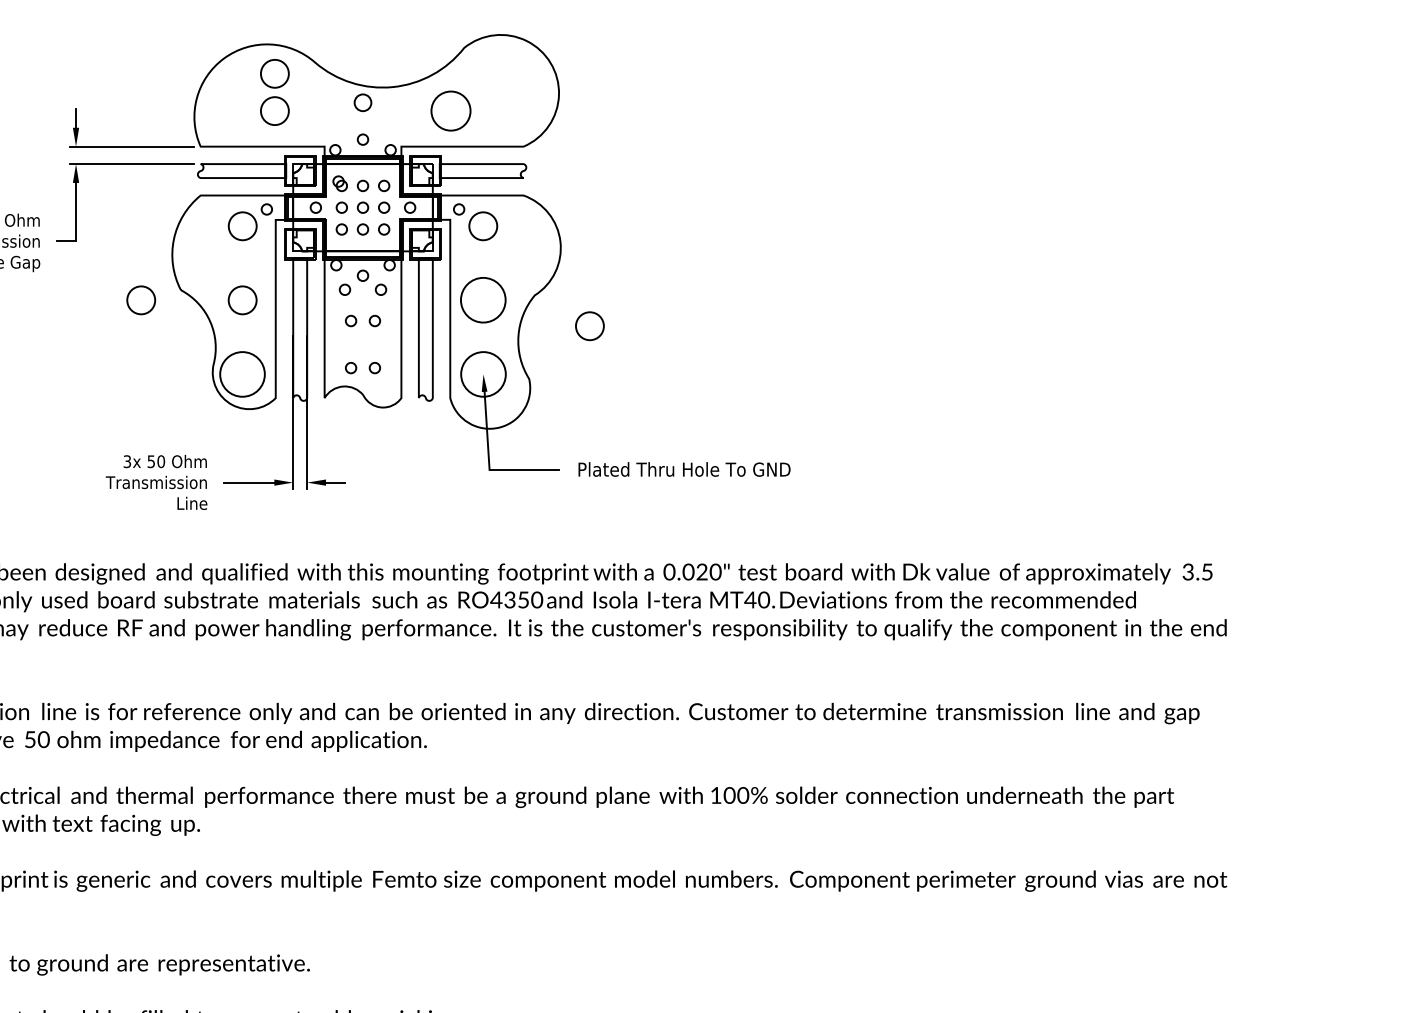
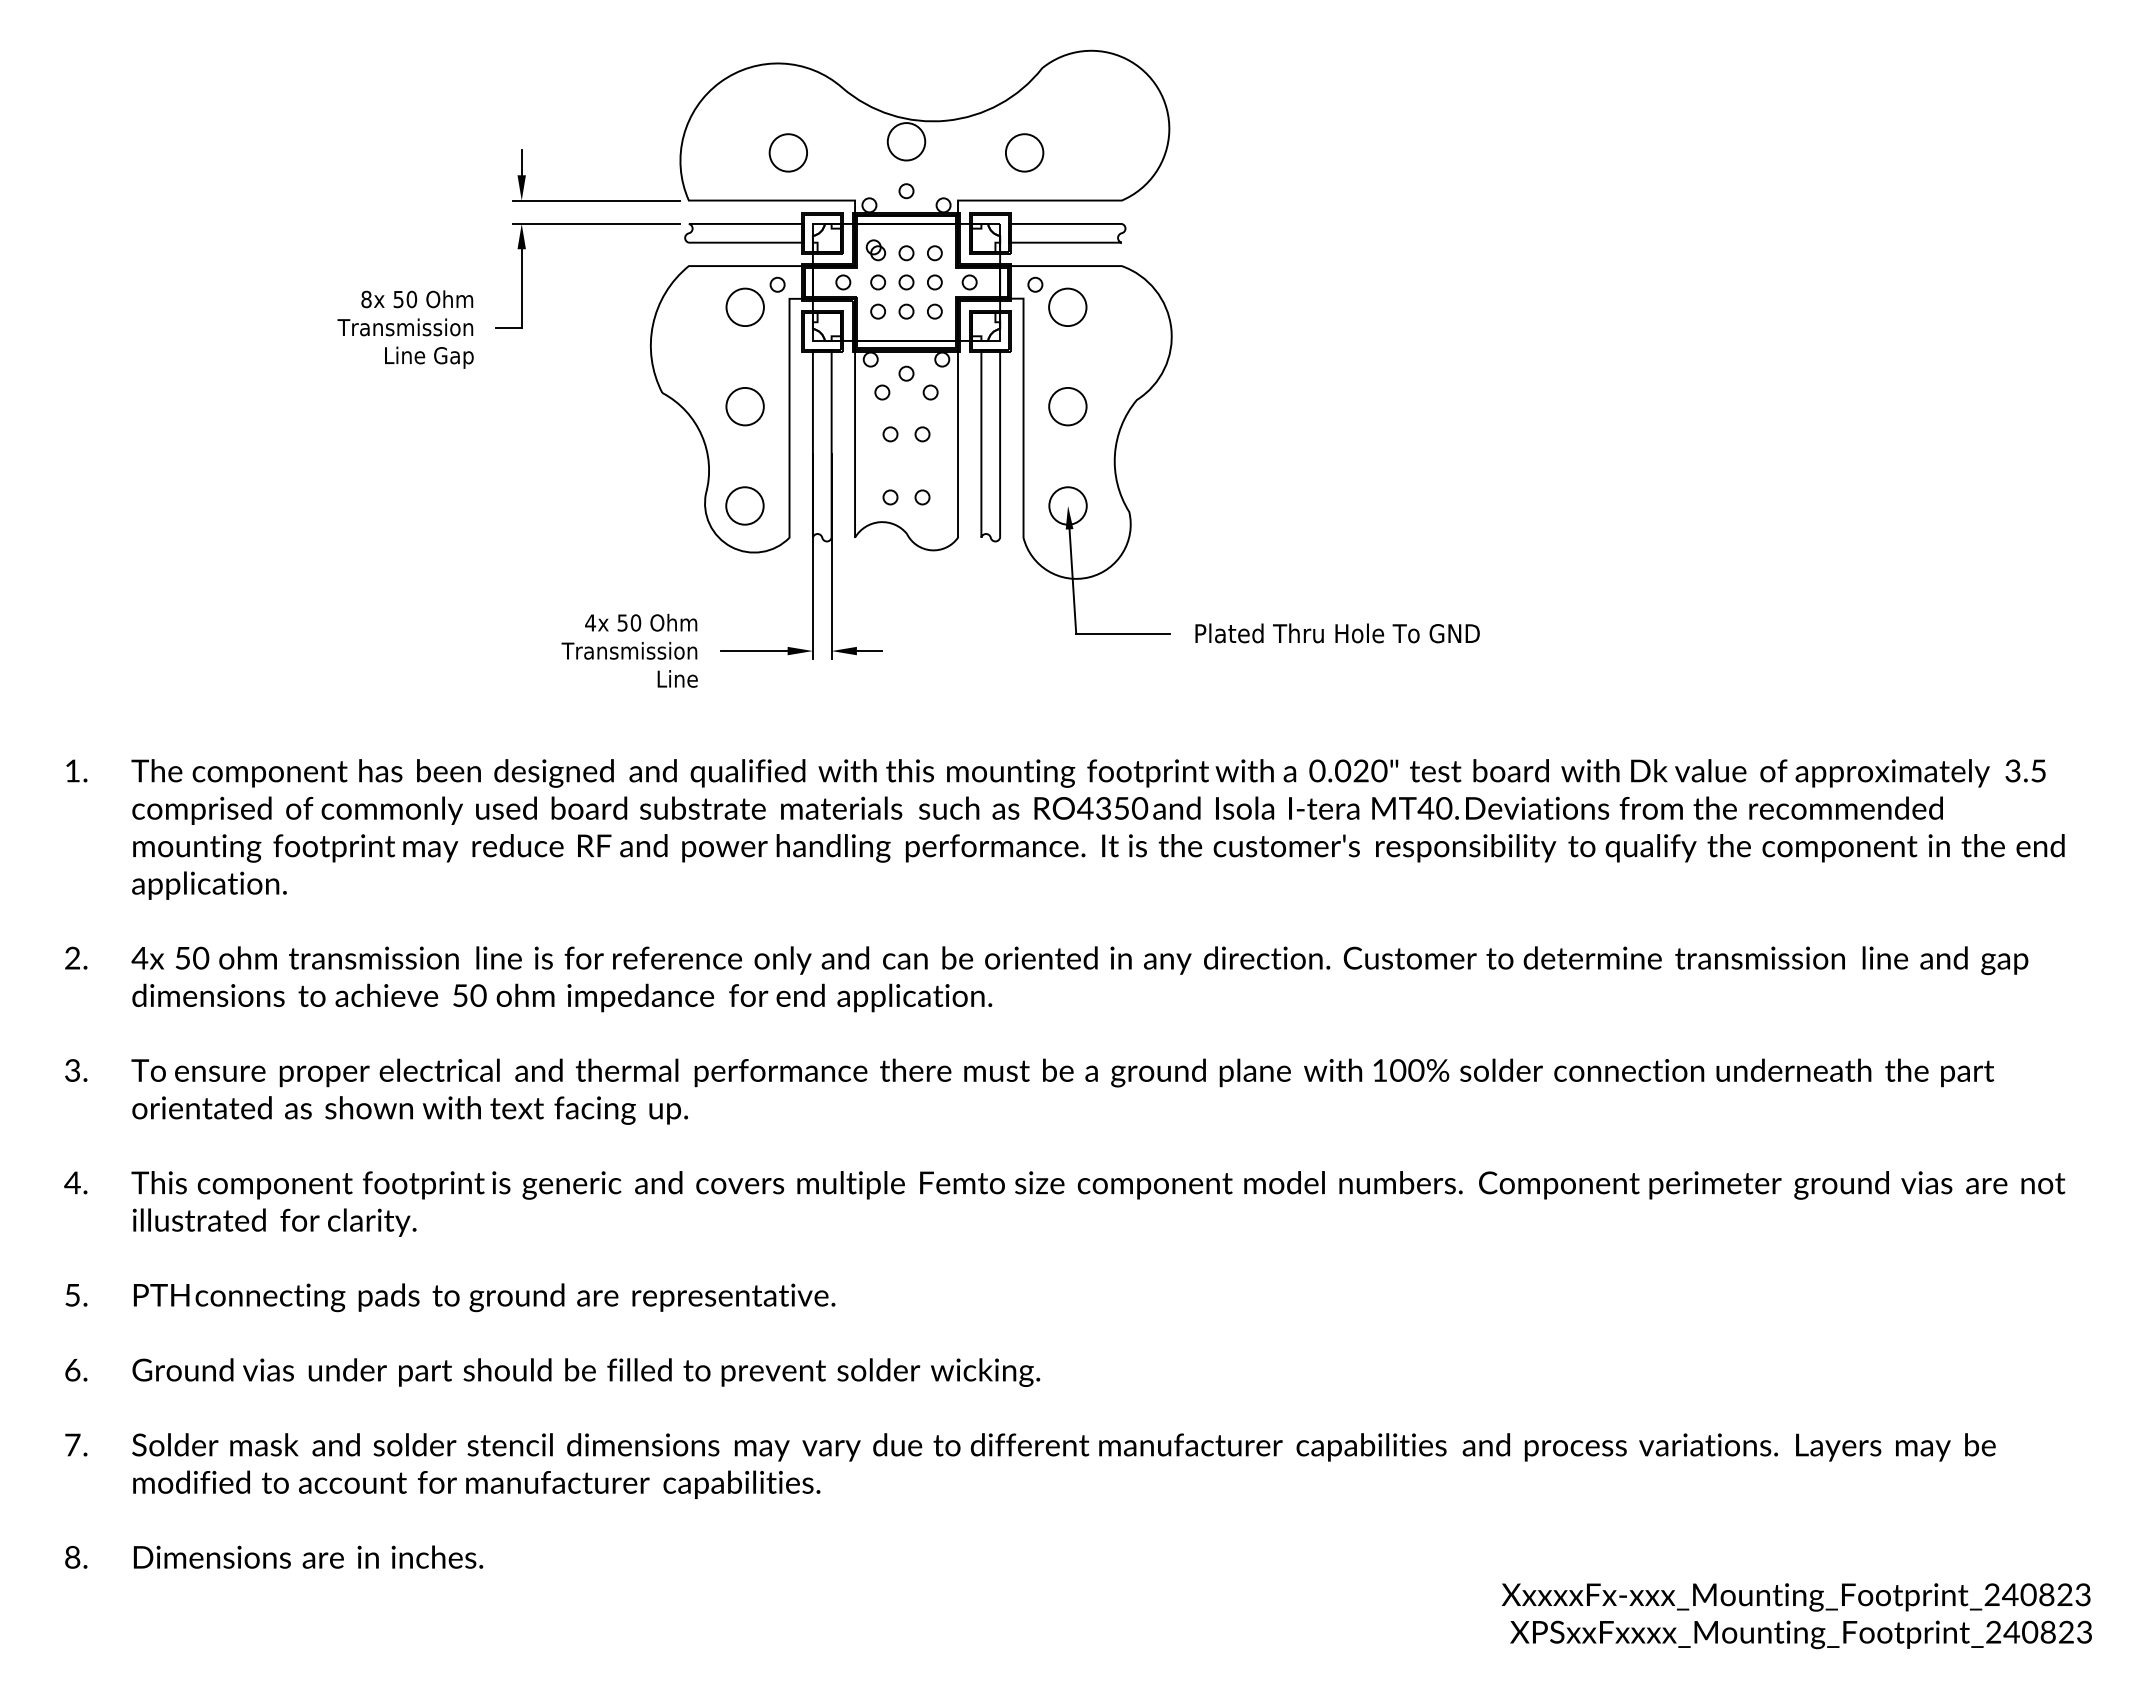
circle: (274, 73) -> (787, 102), removed
circle: (363, 102) -> (906, 141), size x1.67
circle: (451, 110) -> (1024, 152), size x0.71
circle: (140, 300) -> (608, 406), removed
circle: (483, 300) -> (1067, 406), size x0.62
circle: (589, 325) -> (1210, 440), removed
circle: (242, 374) -> (744, 505), size x0.62
circle: (483, 374) -> (1067, 505), size x0.62
text: (127, 461) -> (590, 622), 3x -> 4x

